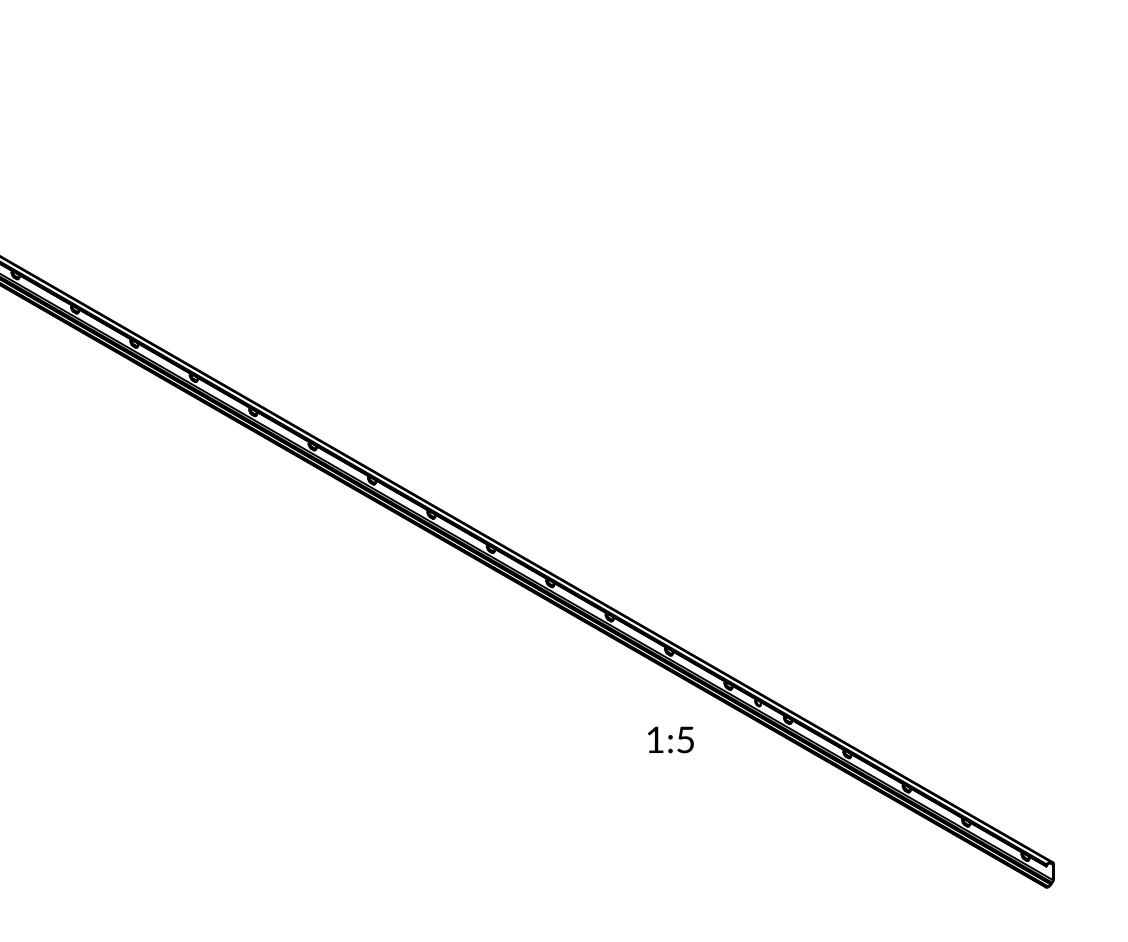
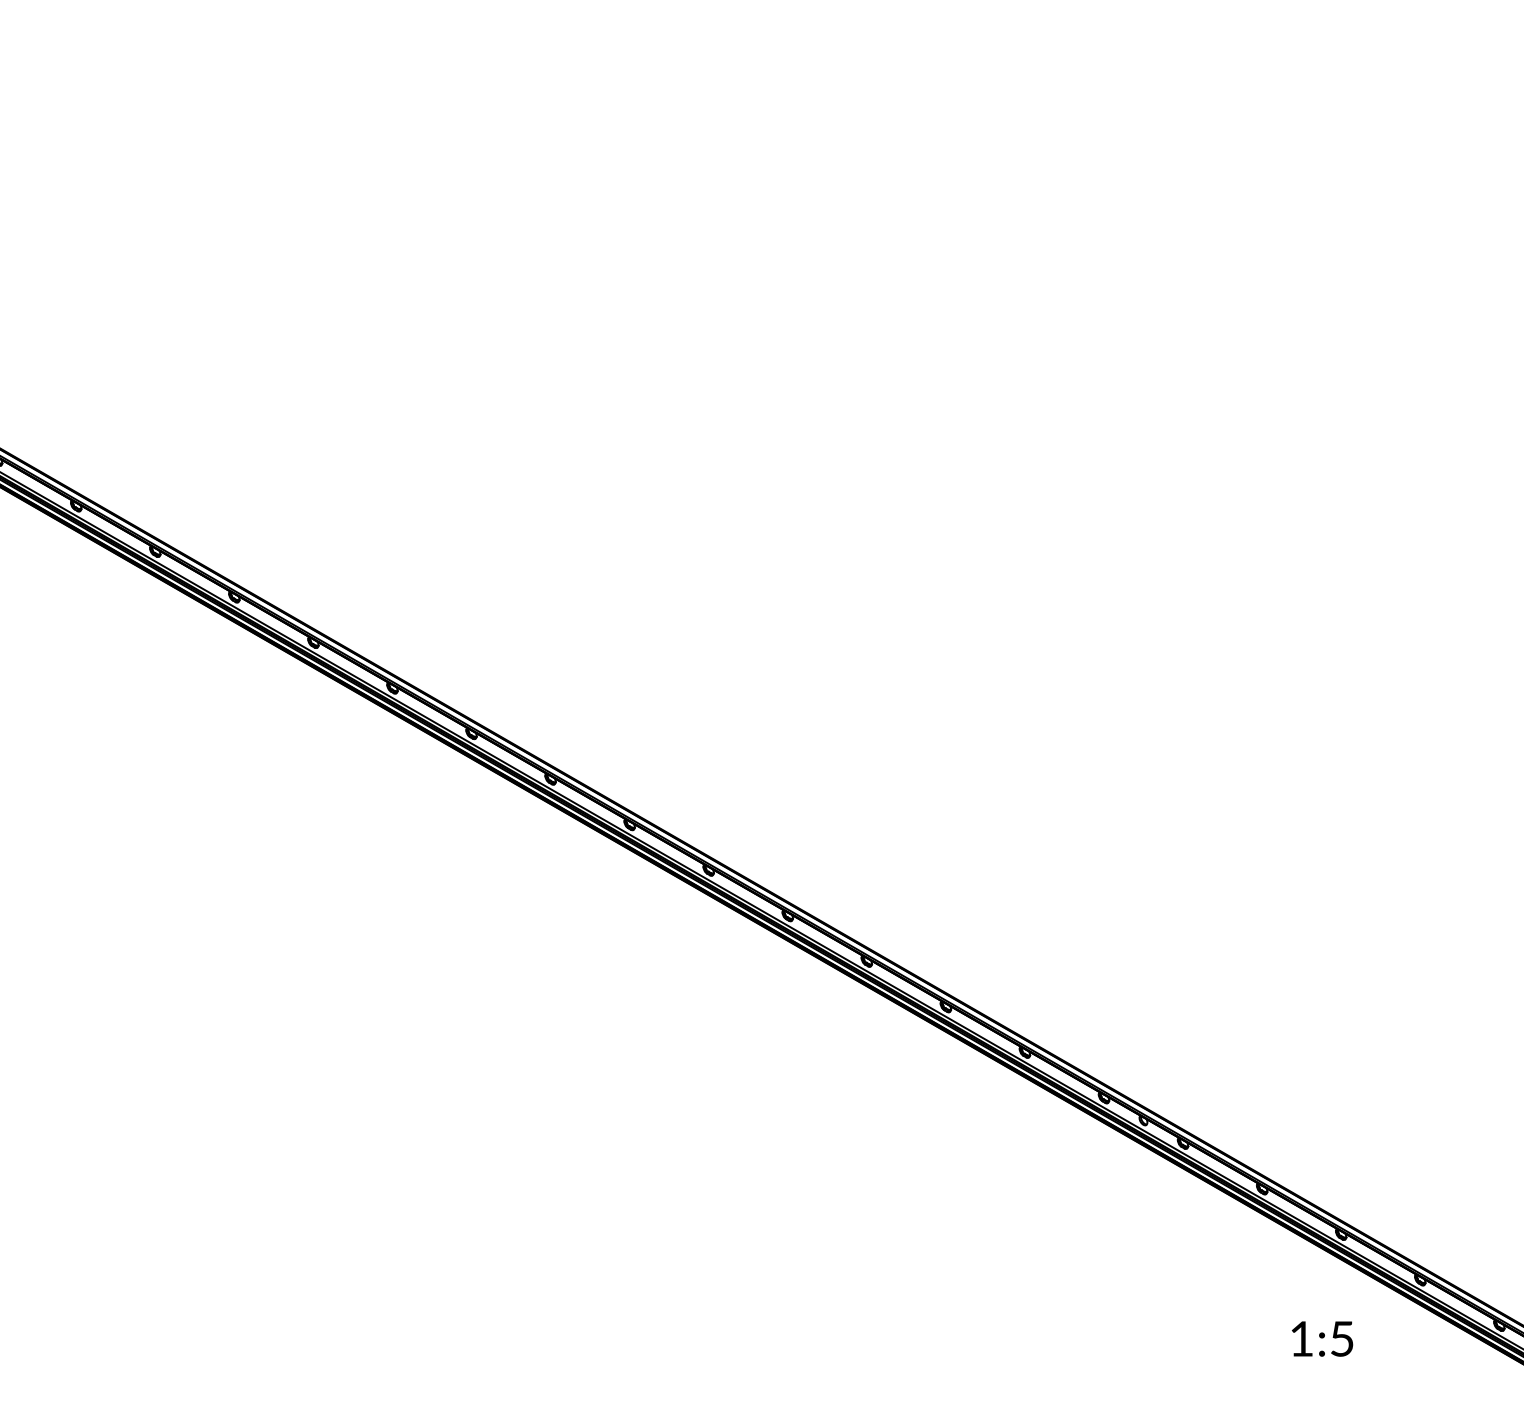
text: (670, 739) -> (1322, 1338), moved

